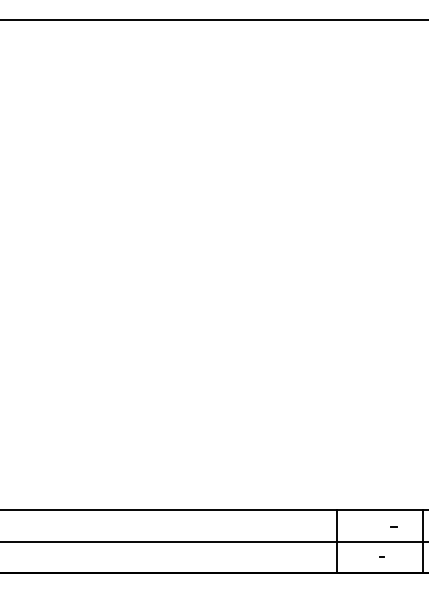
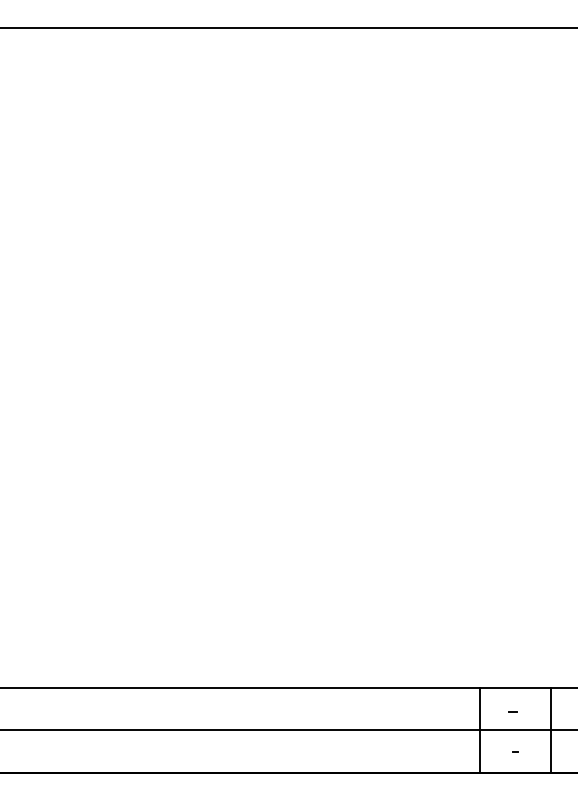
line: (393, 526) -> (512, 711), moved
line: (336, 540) -> (479, 729), moved
line: (422, 540) -> (550, 729), moved

